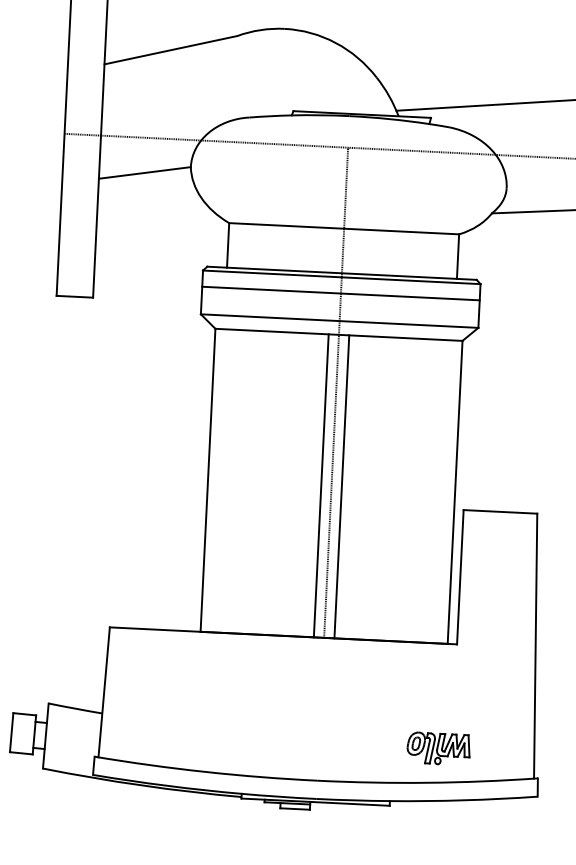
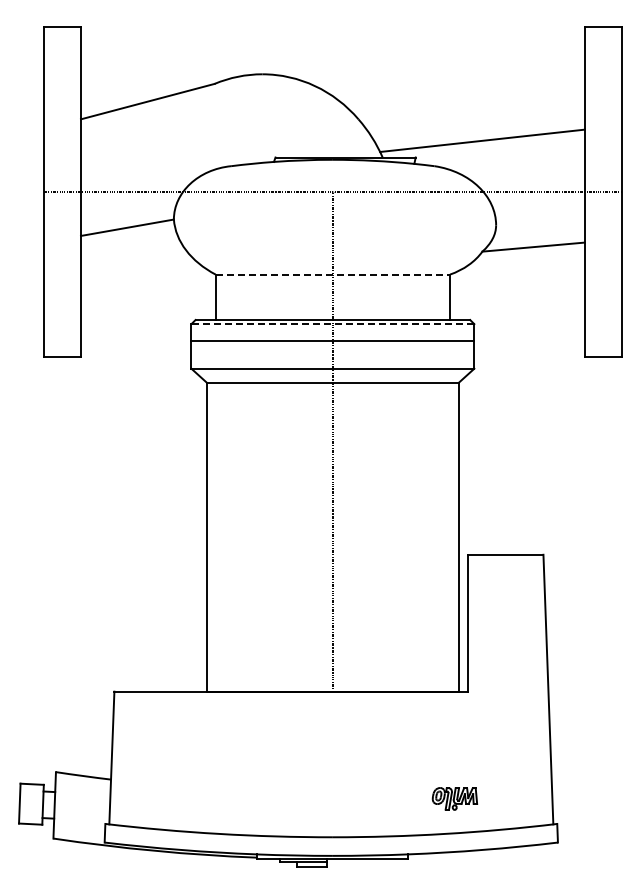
line: (344, 228) -> (333, 274), solid -> dashed
line: (341, 277) -> (332, 324), solid -> dashed
line: (321, 485) -> (322, 536), removed
line: (342, 486) -> (343, 536), removed
part: (438, 748) -> (454, 798), size x0.7

